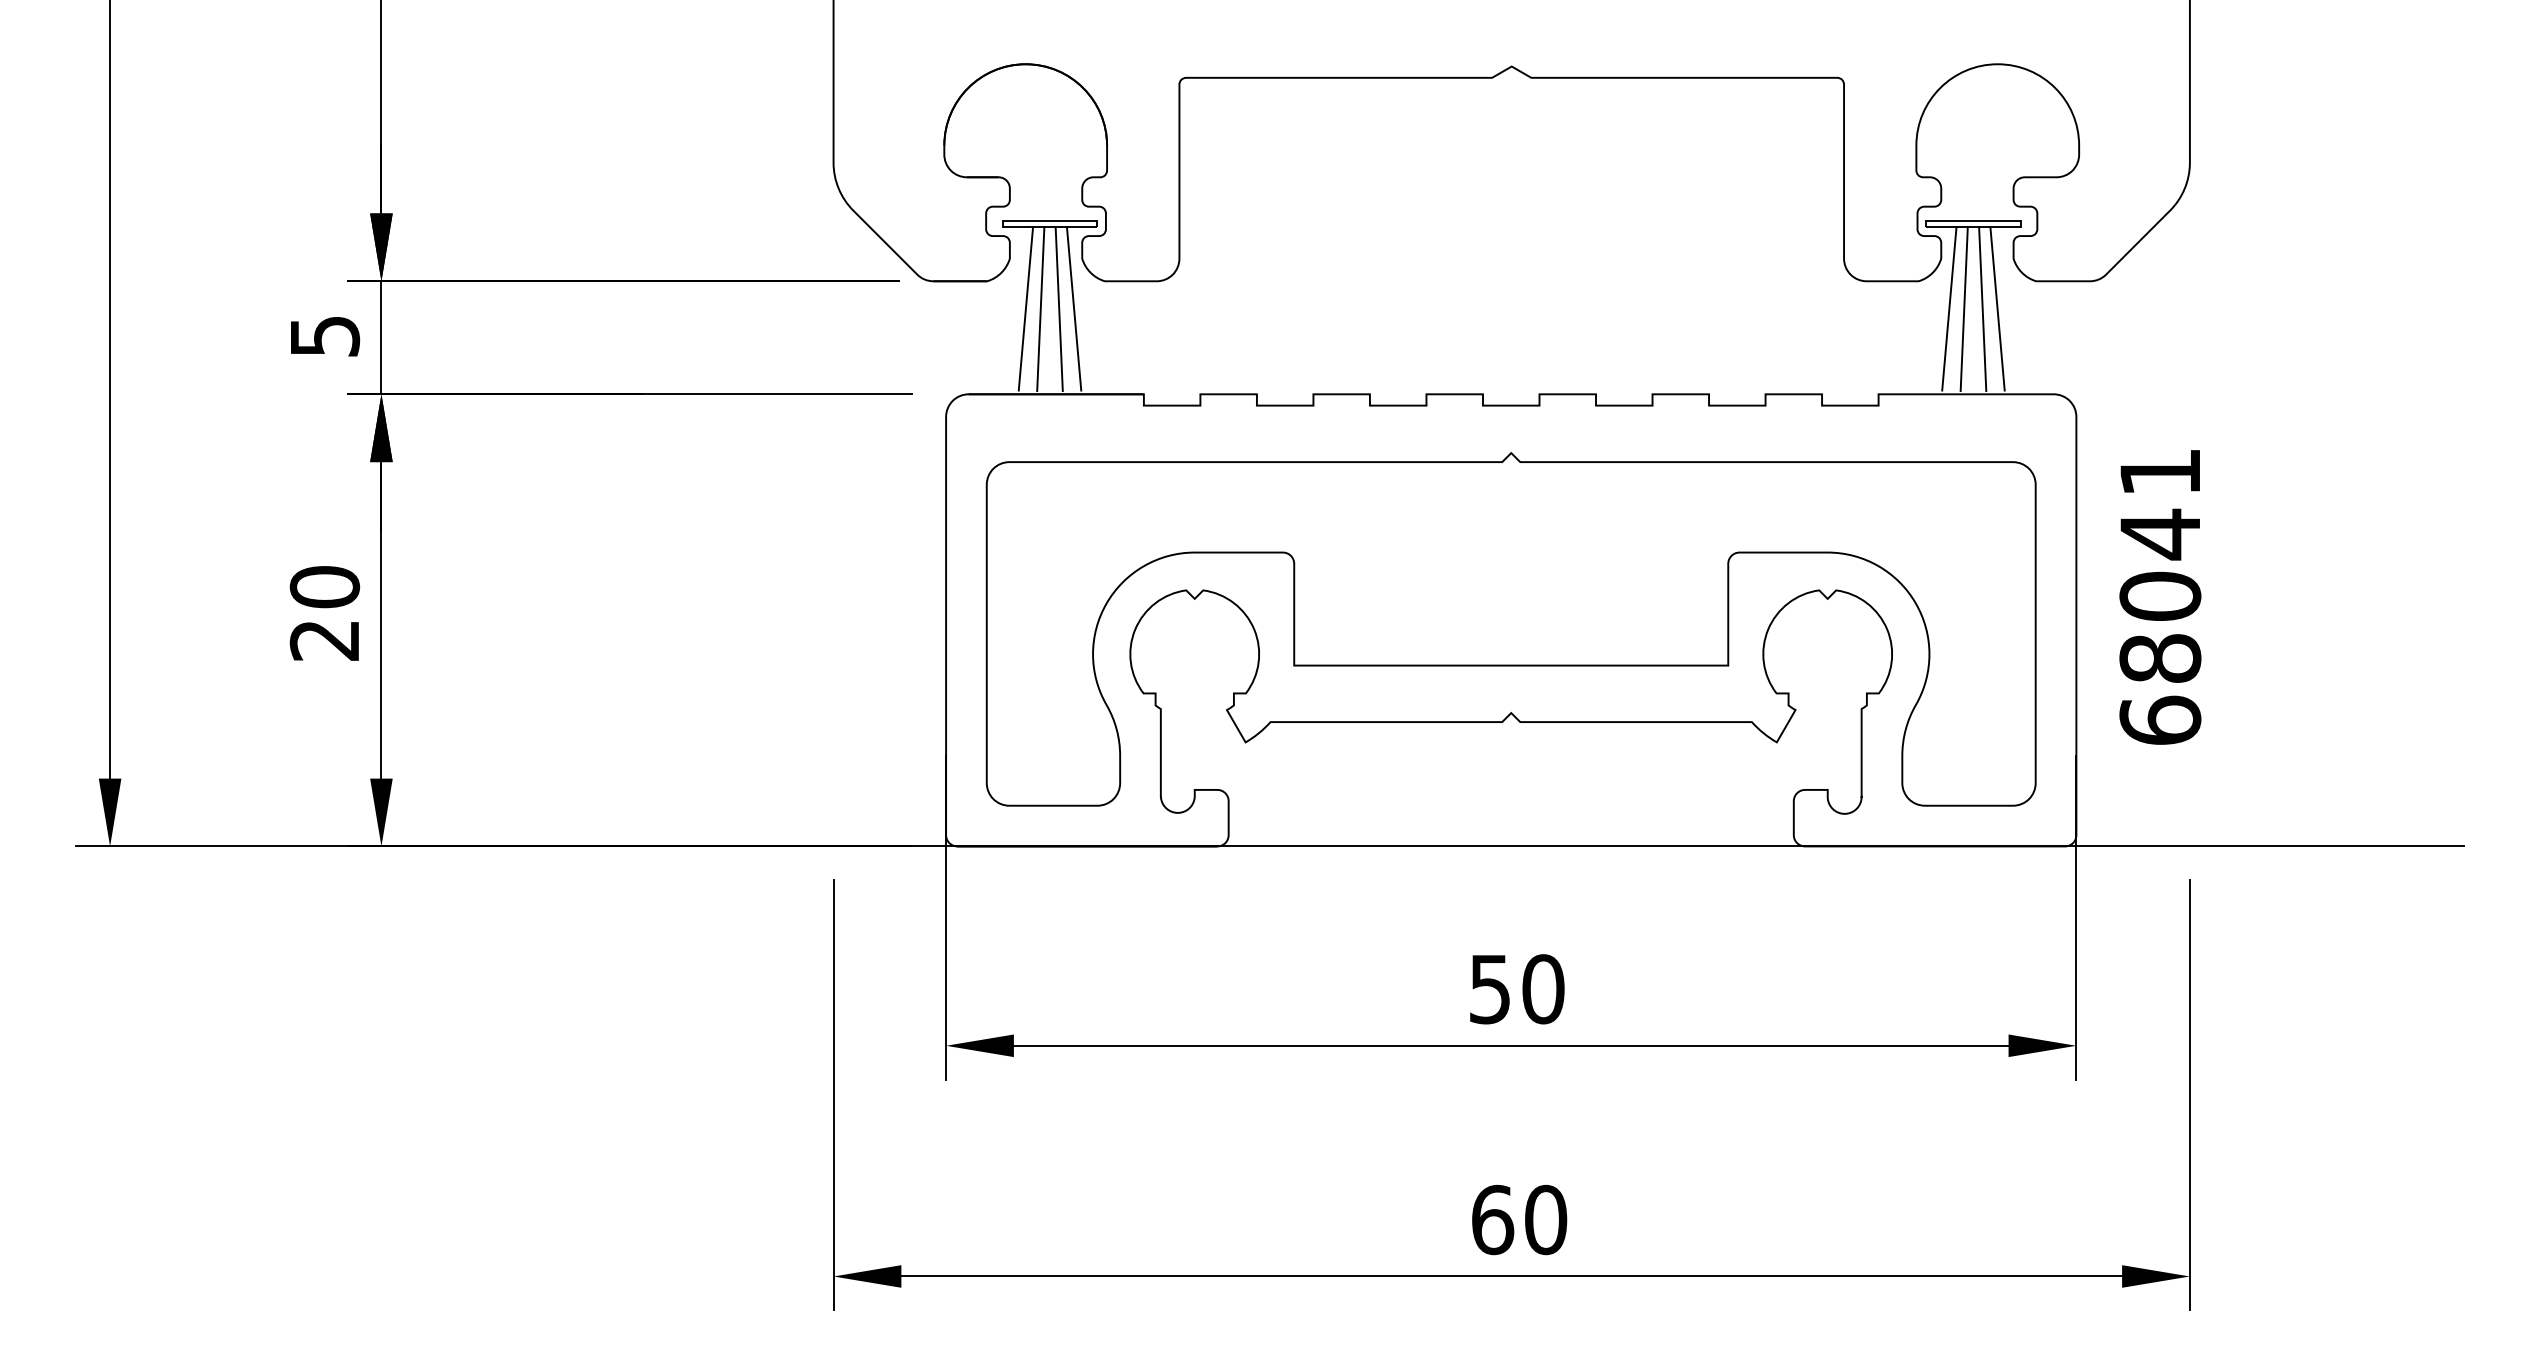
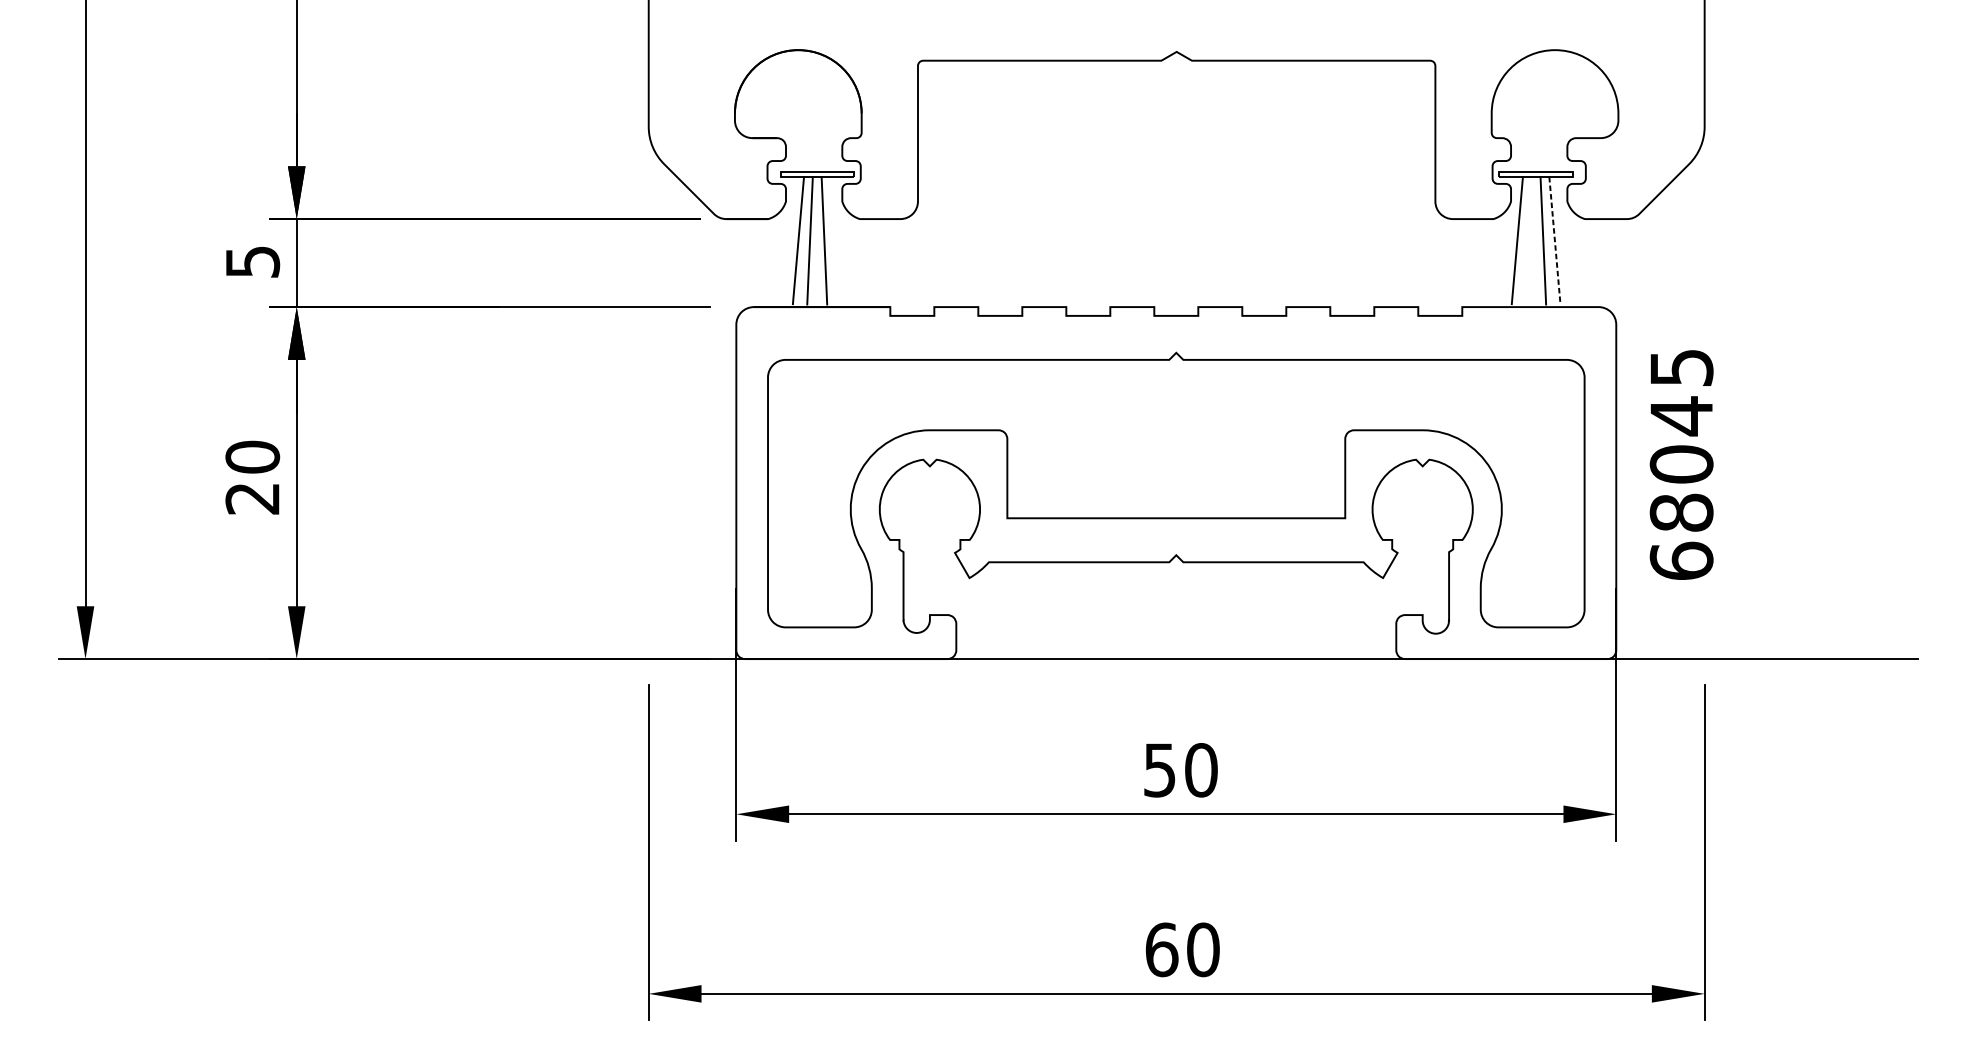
line: (1073, 308) -> (835, 240), removed
line: (1997, 308) -> (1554, 240), solid -> dashed
line: (1963, 309) -> (1528, 241), removed
text: (2160, 472) -> (1681, 367), 68041 -> 68045

